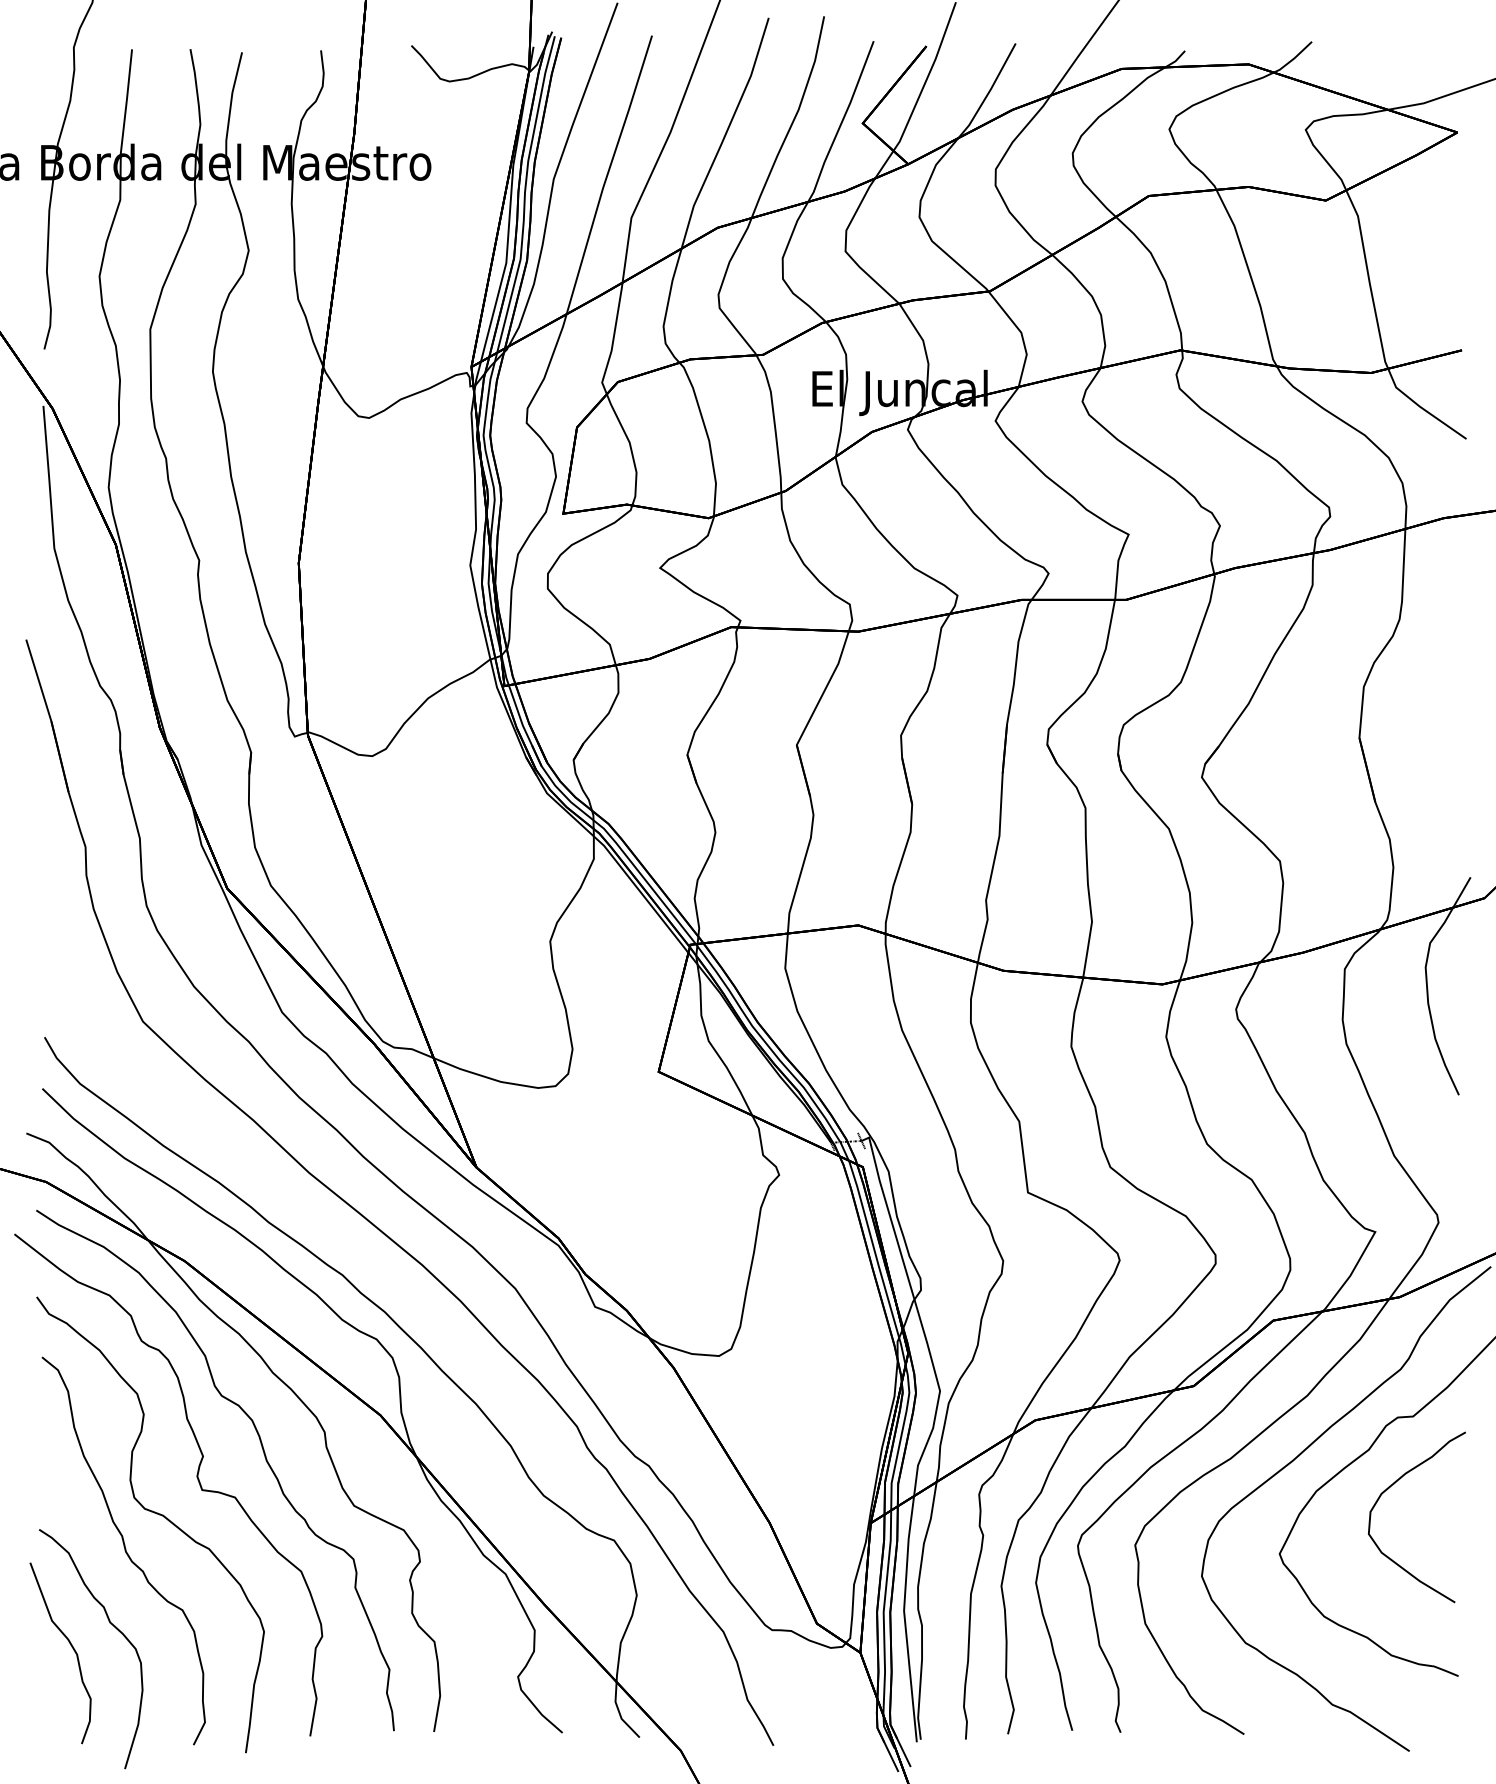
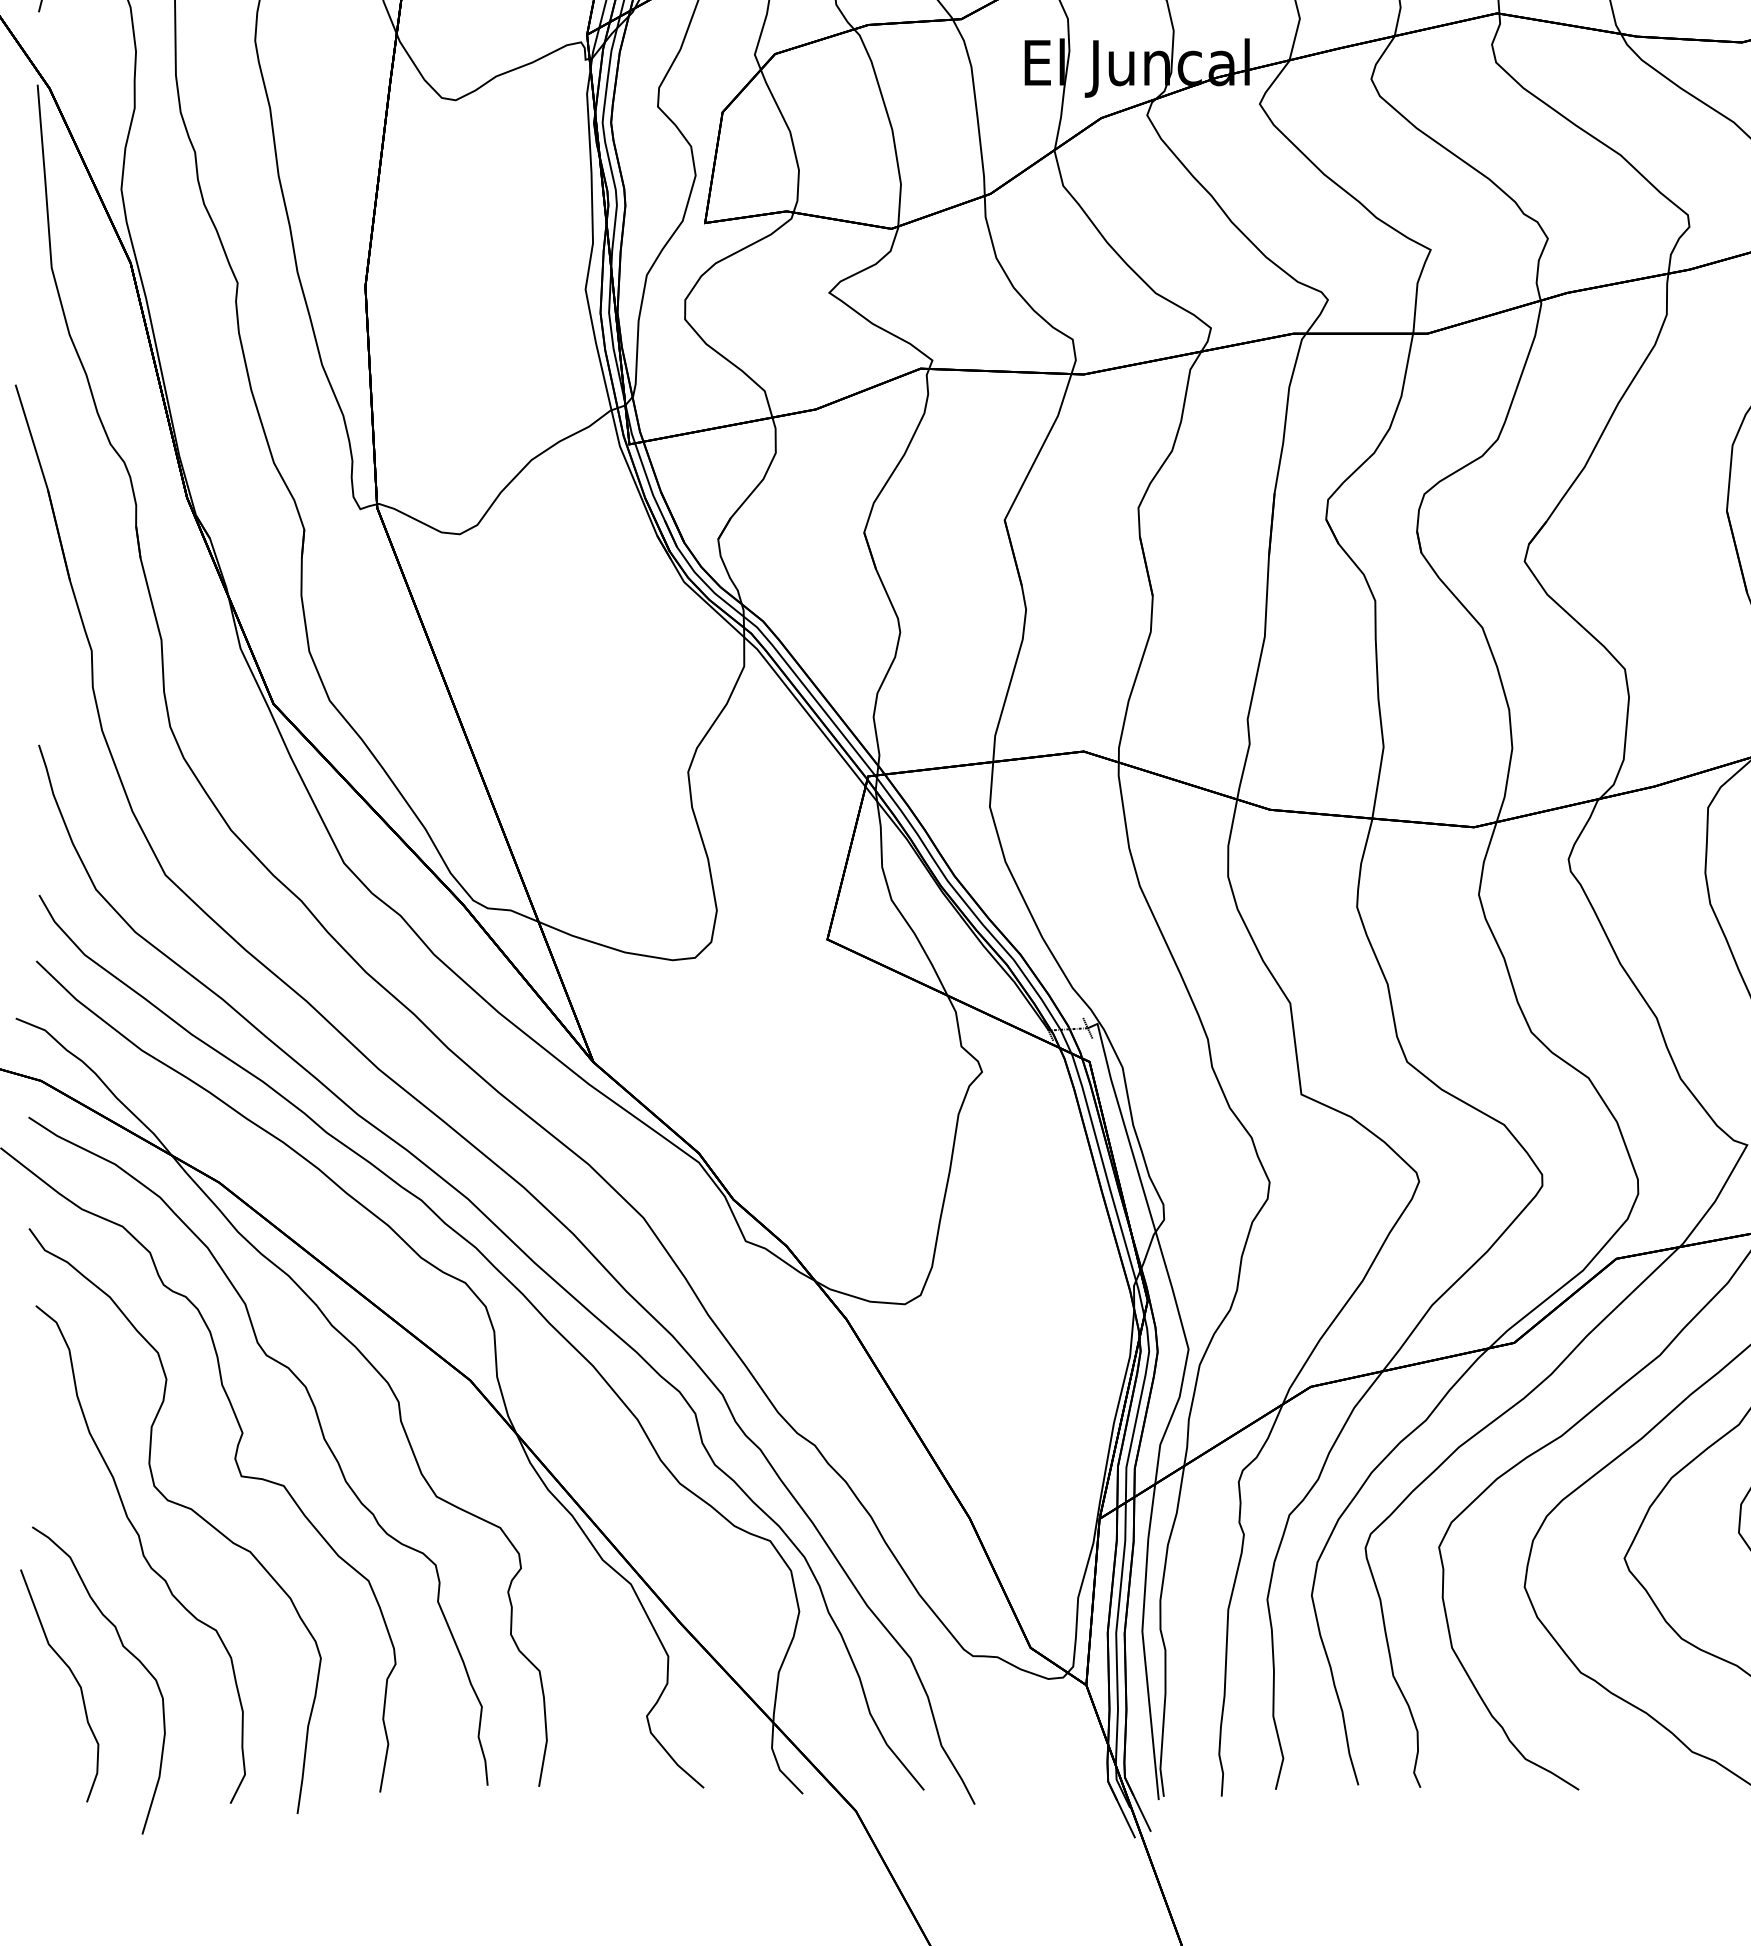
curve: (405, 1301) -> (502, 1234), added

